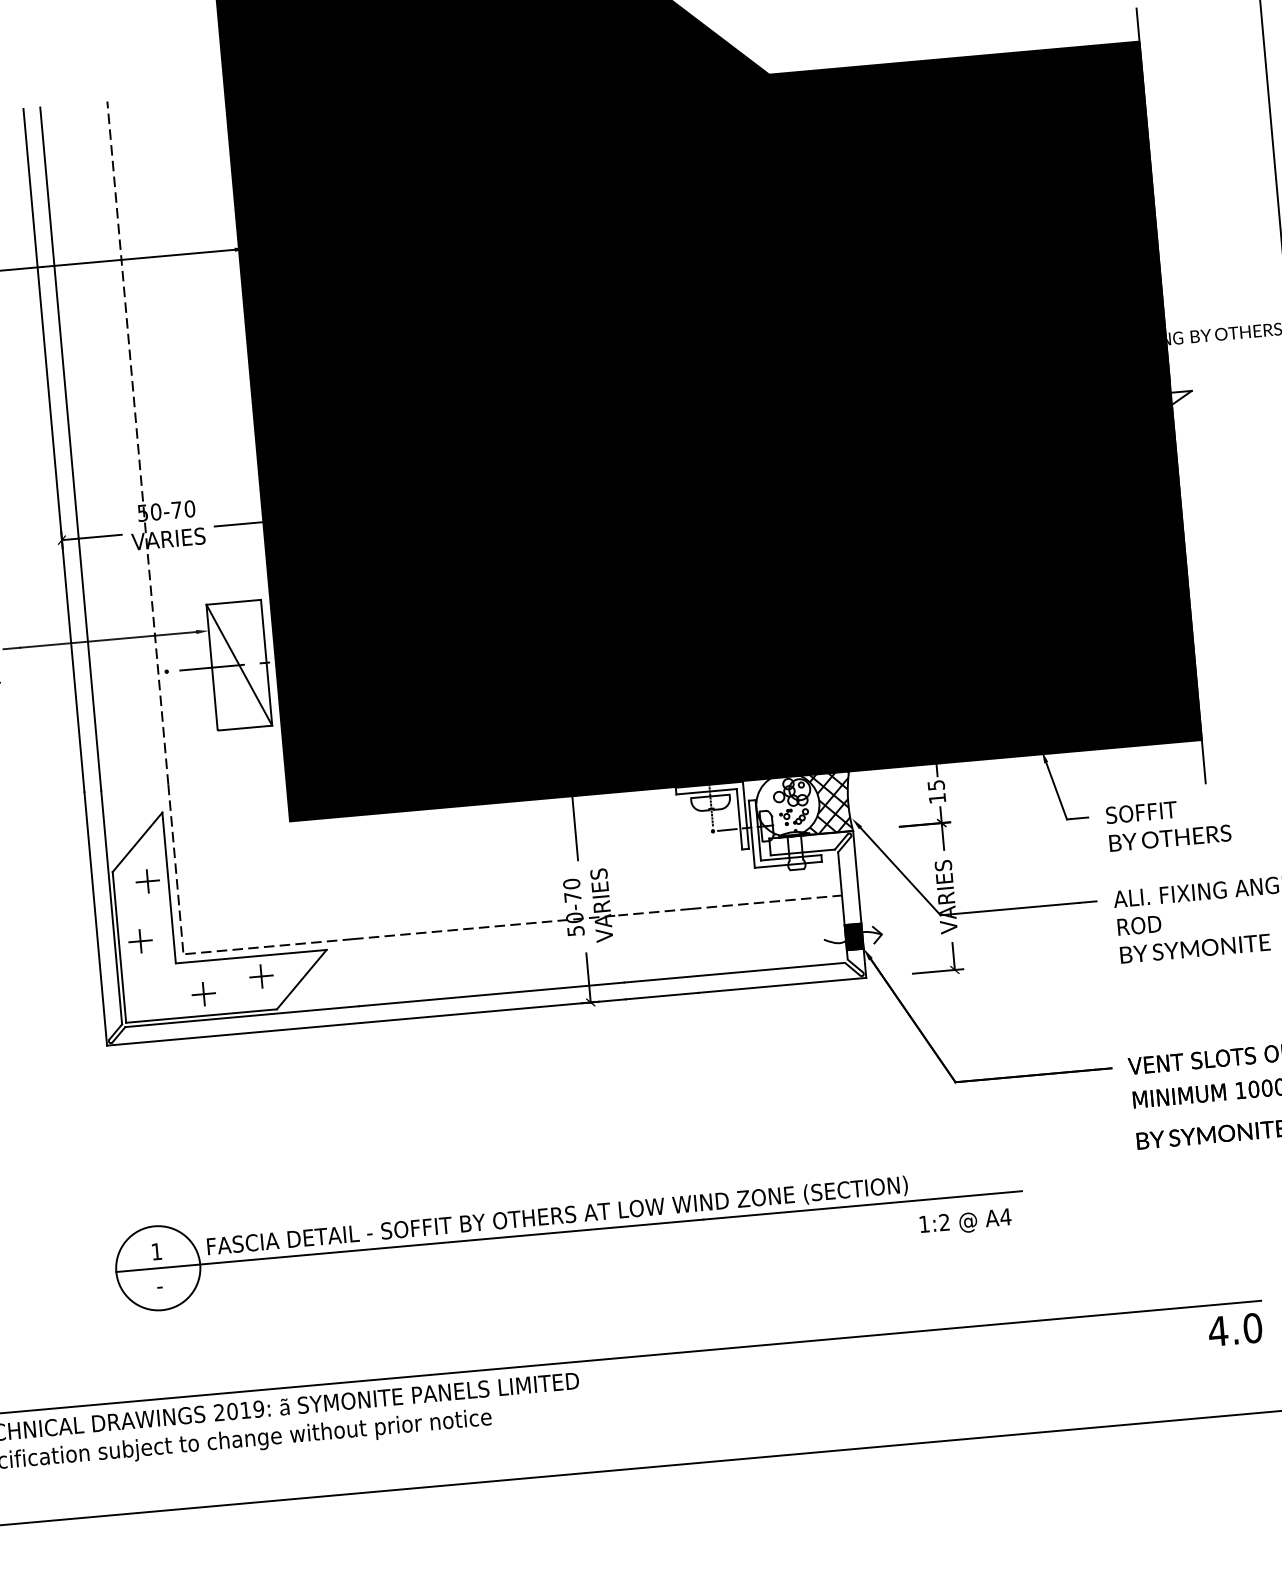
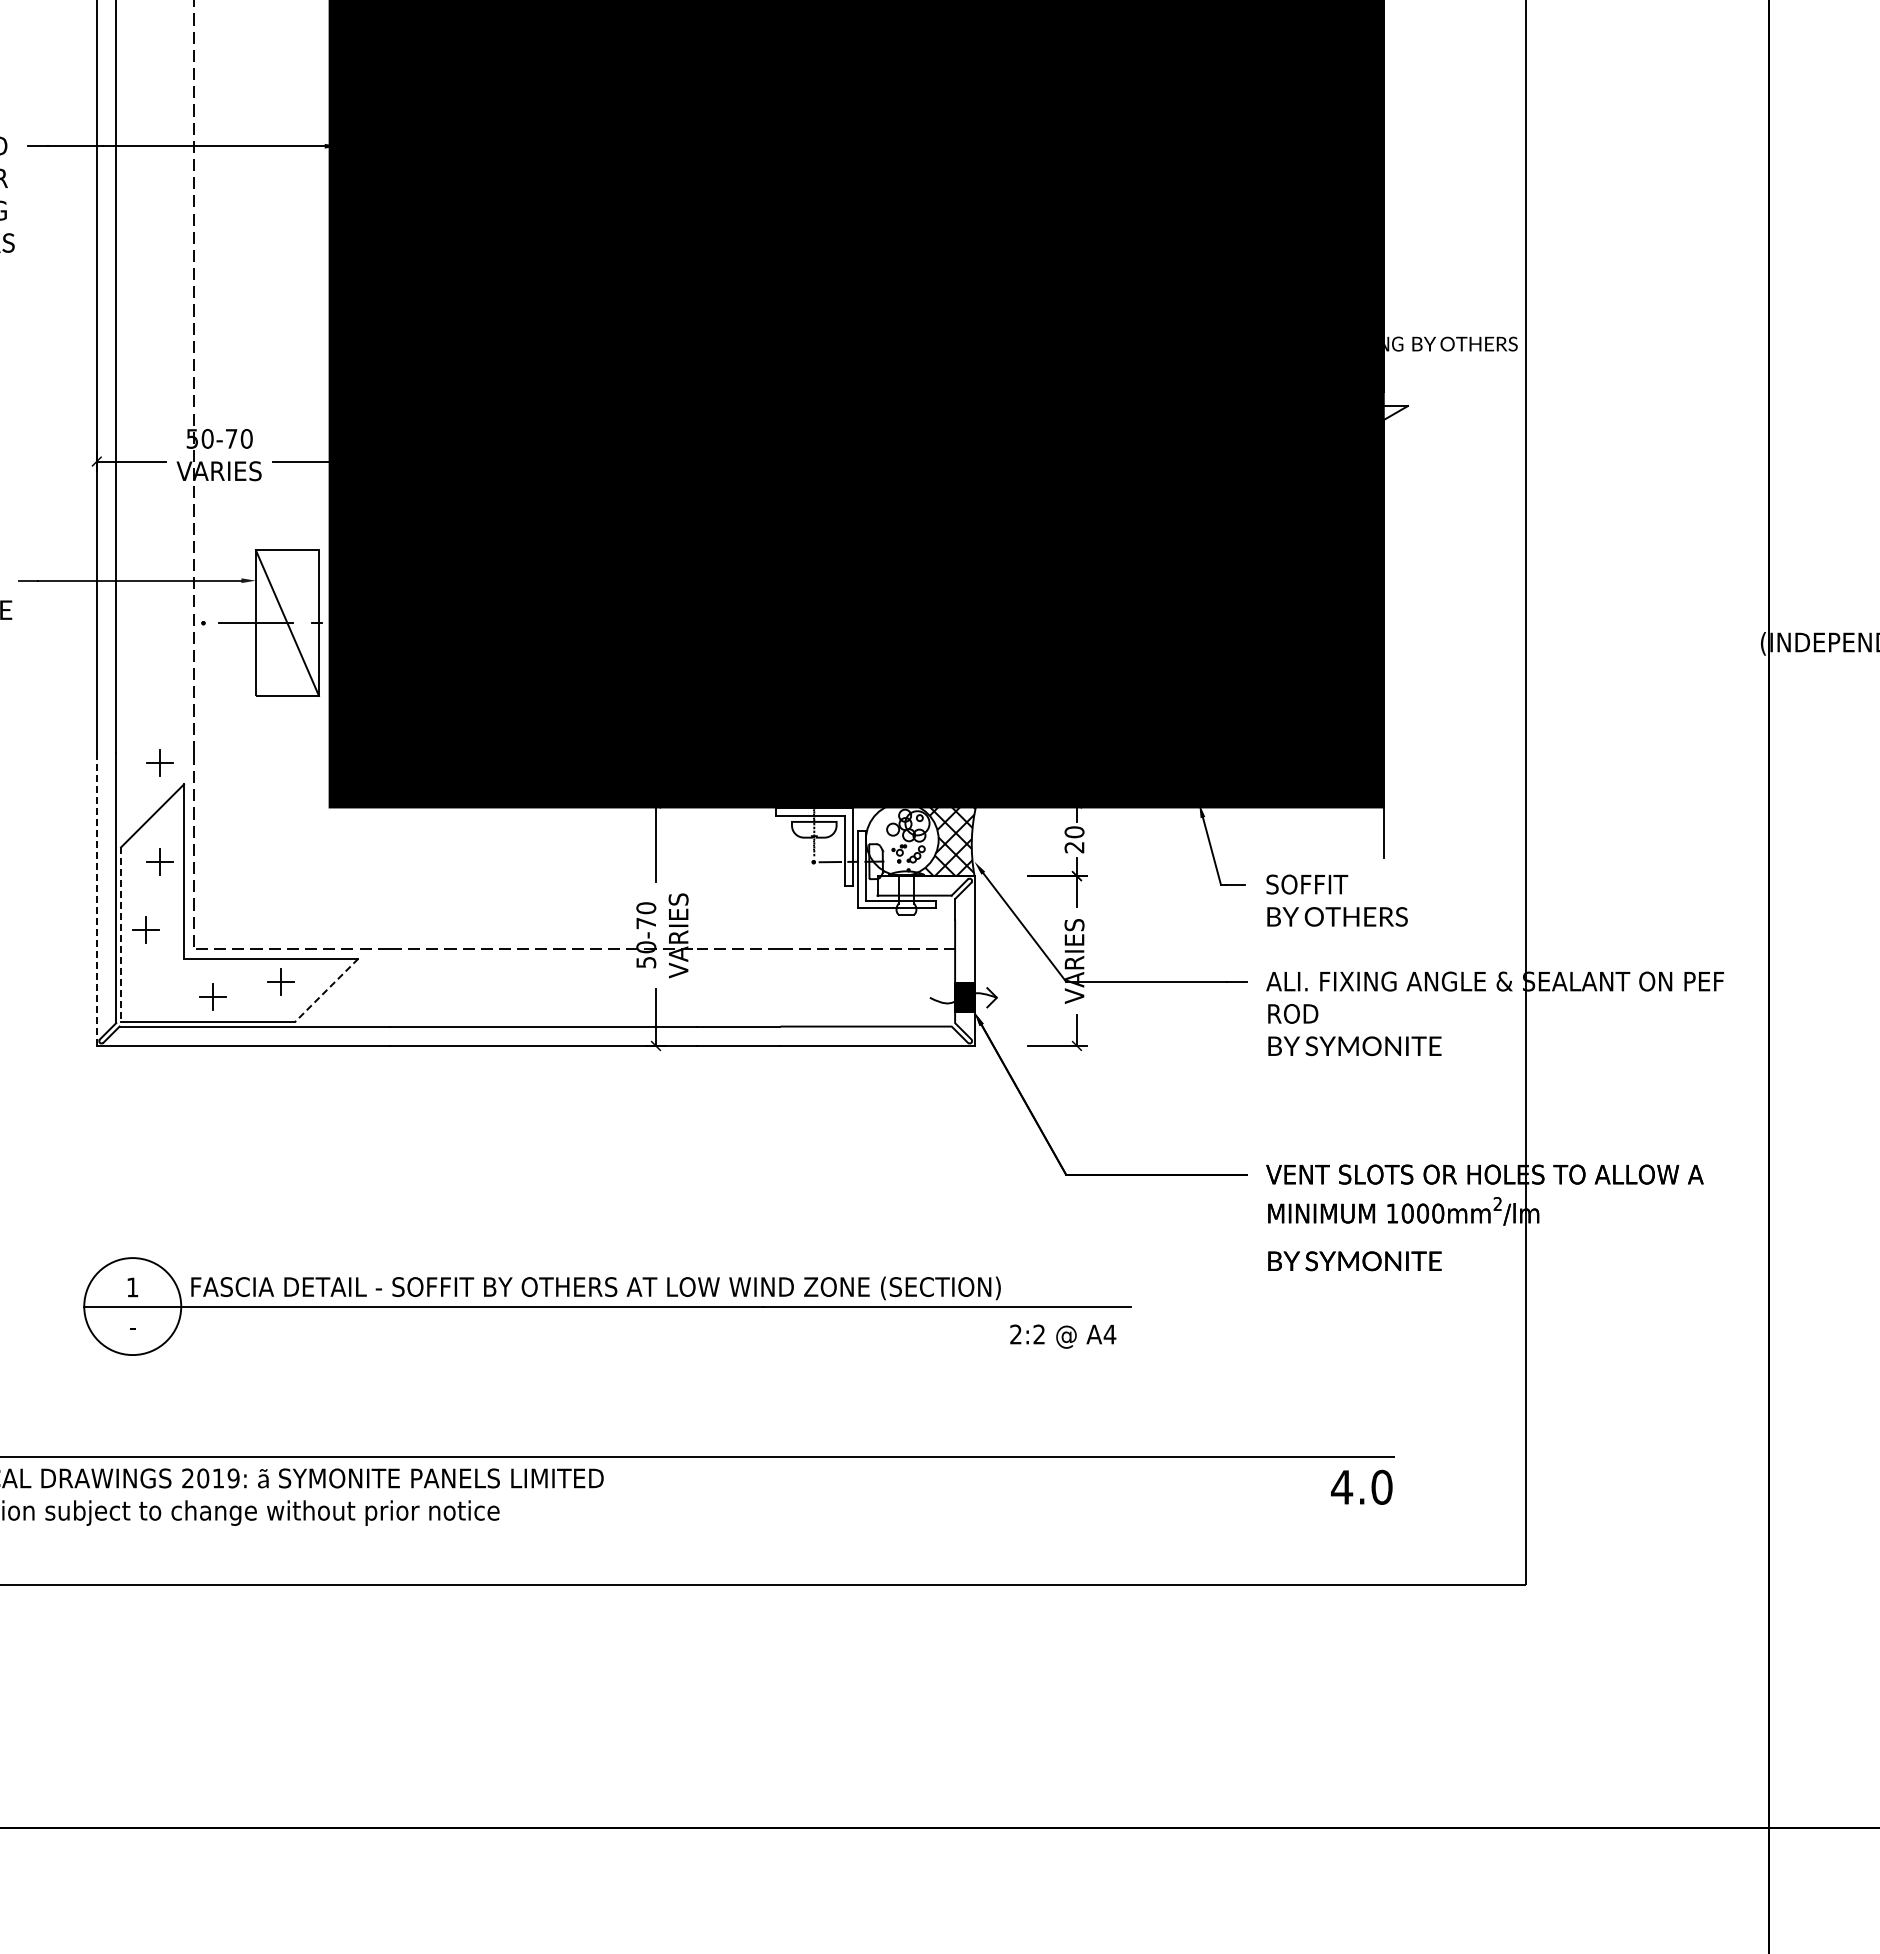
text: (936, 791) -> (1074, 839), 15 -> 20
part: (139, 795) -> (159, 762), added
line: (95, 918) -> (96, 899), solid -> dashed
line: (119, 948) -> (121, 935), solid -> dashed
line: (301, 979) -> (326, 990), solid -> dashed
text: (923, 1224) -> (1015, 1334), 1:2 -> 2:2

